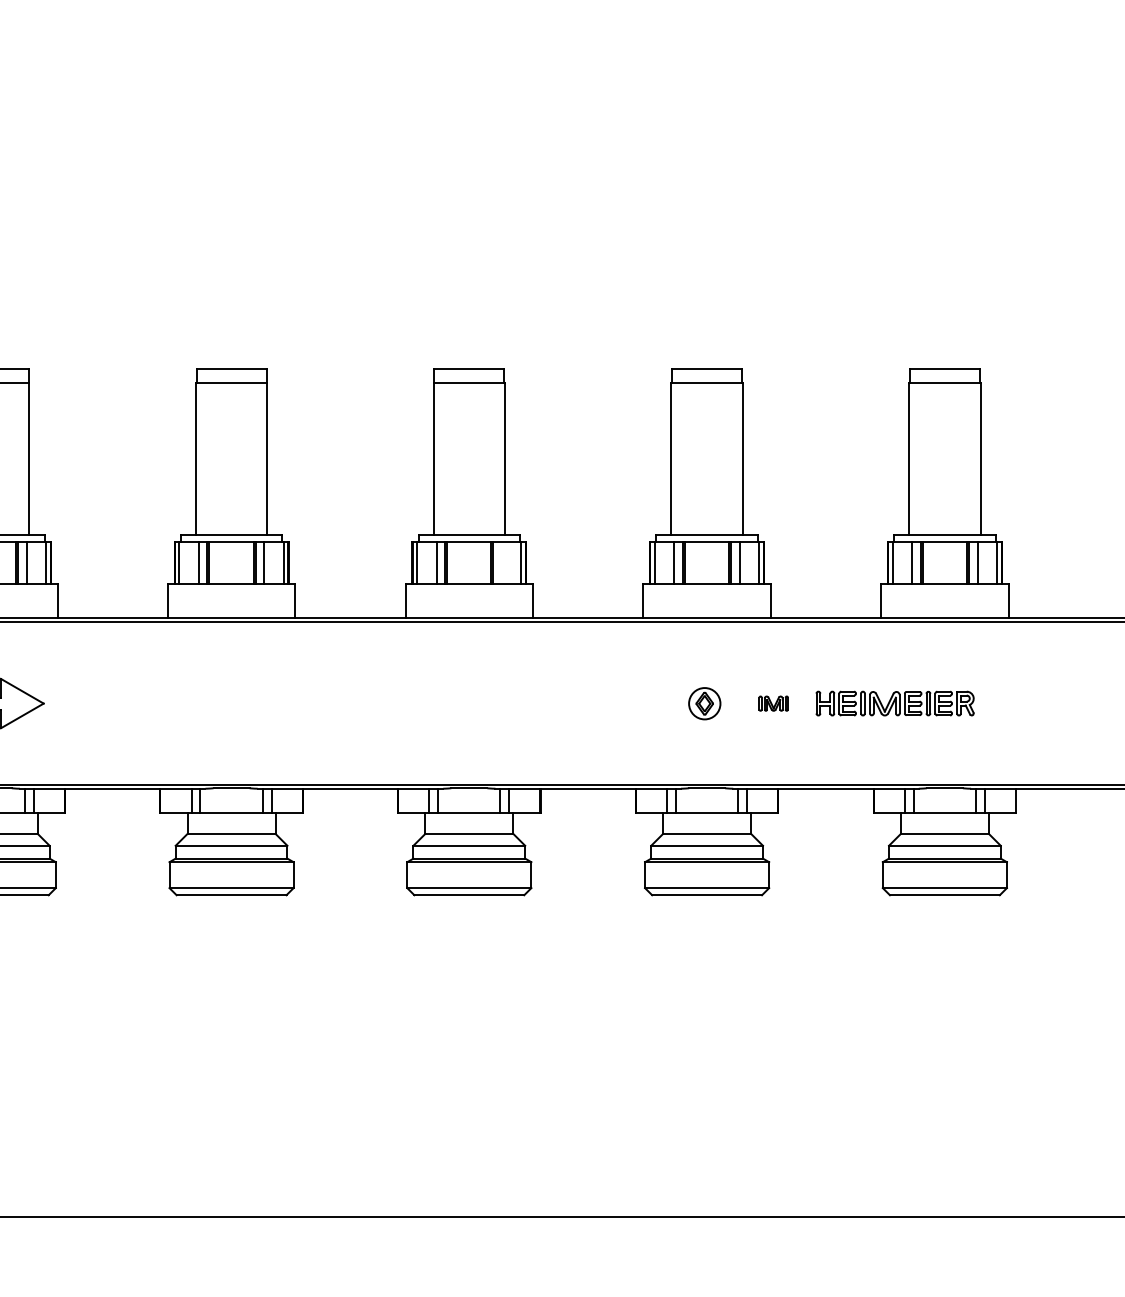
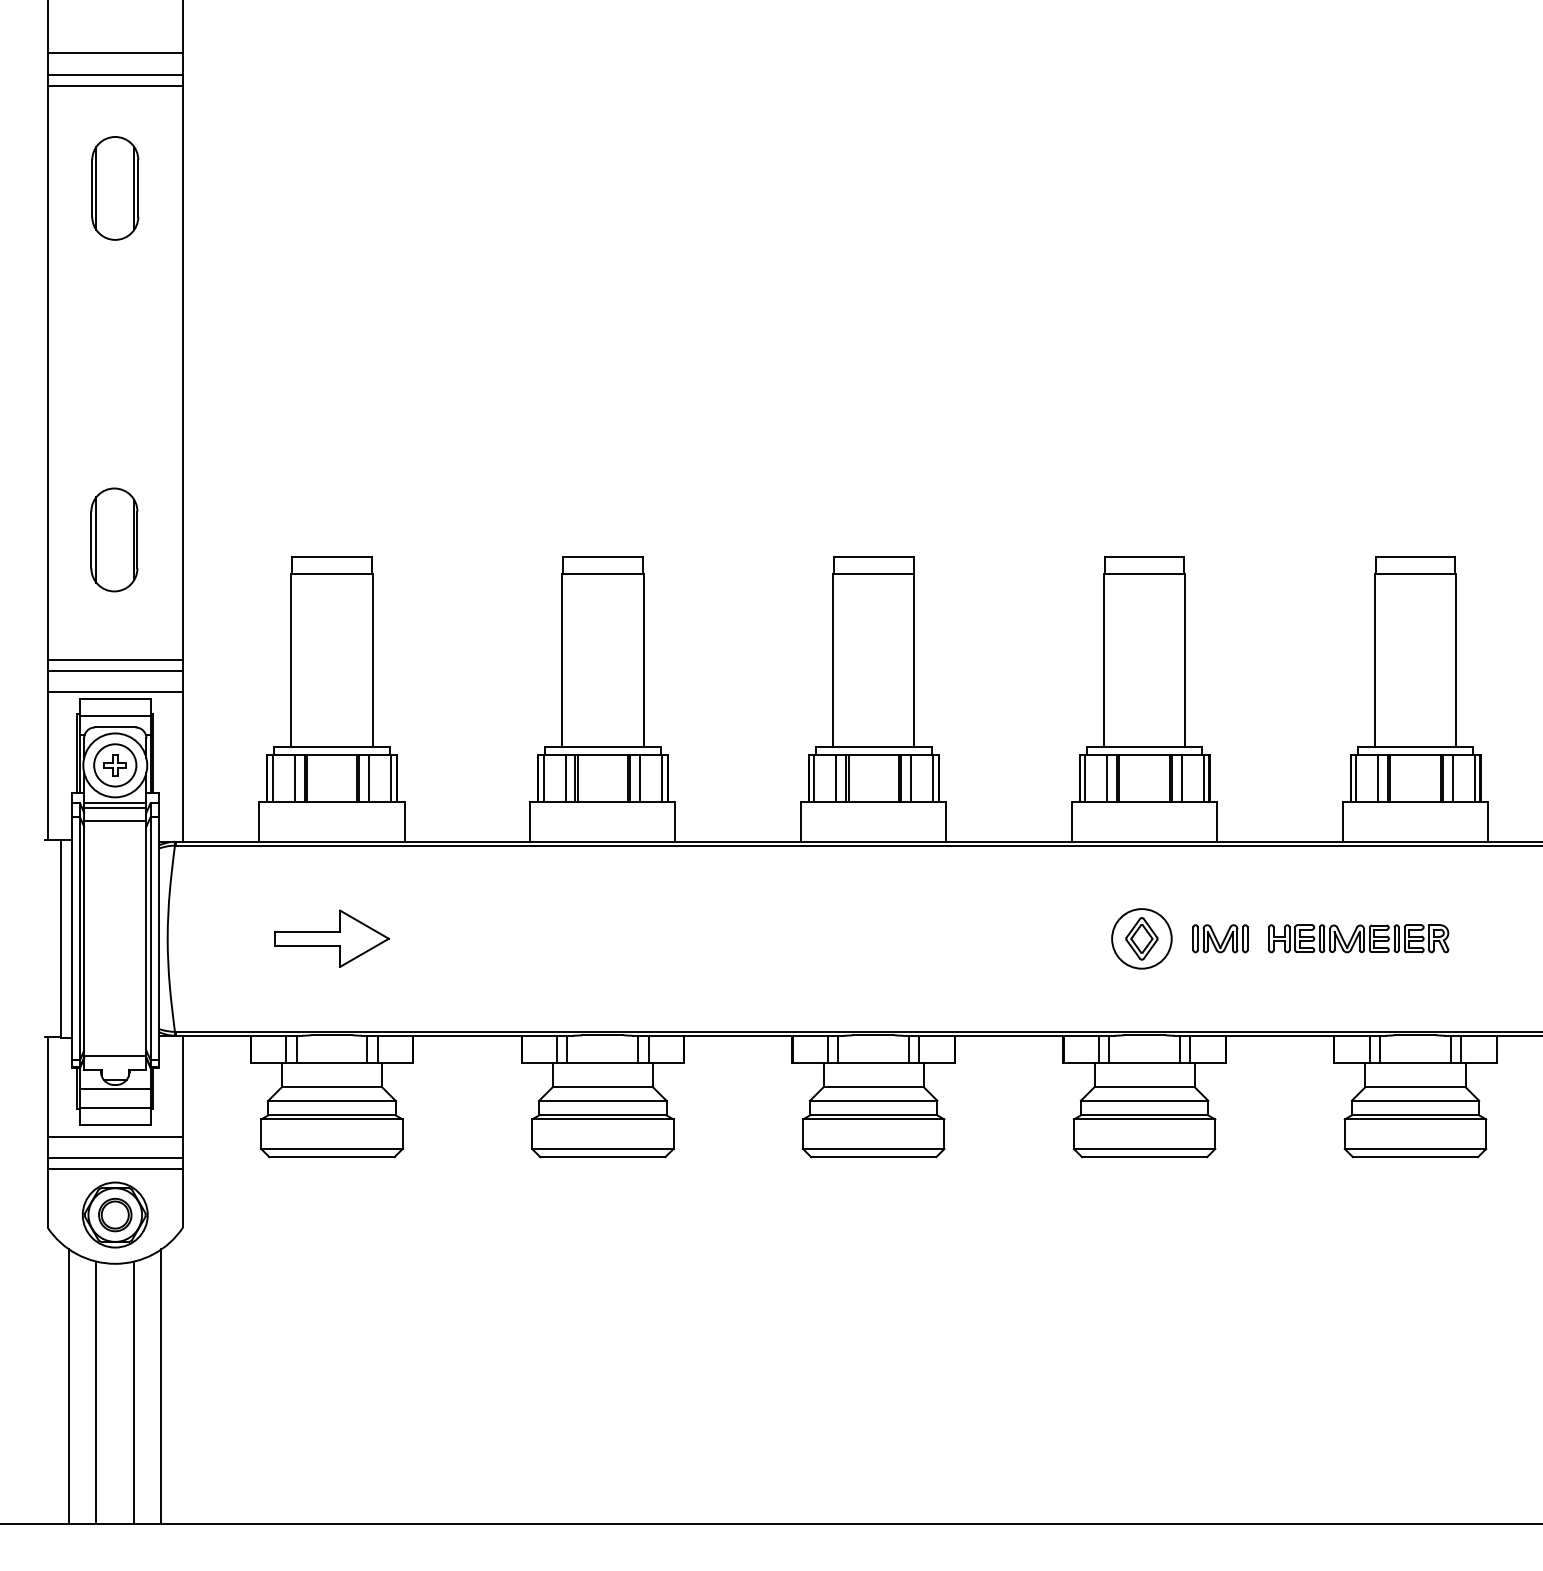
line: (502, 562) -> (911, 778), added
part: (704, 703) -> (1141, 938), size x1.67
part: (773, 703) -> (1220, 938), size x1.67

